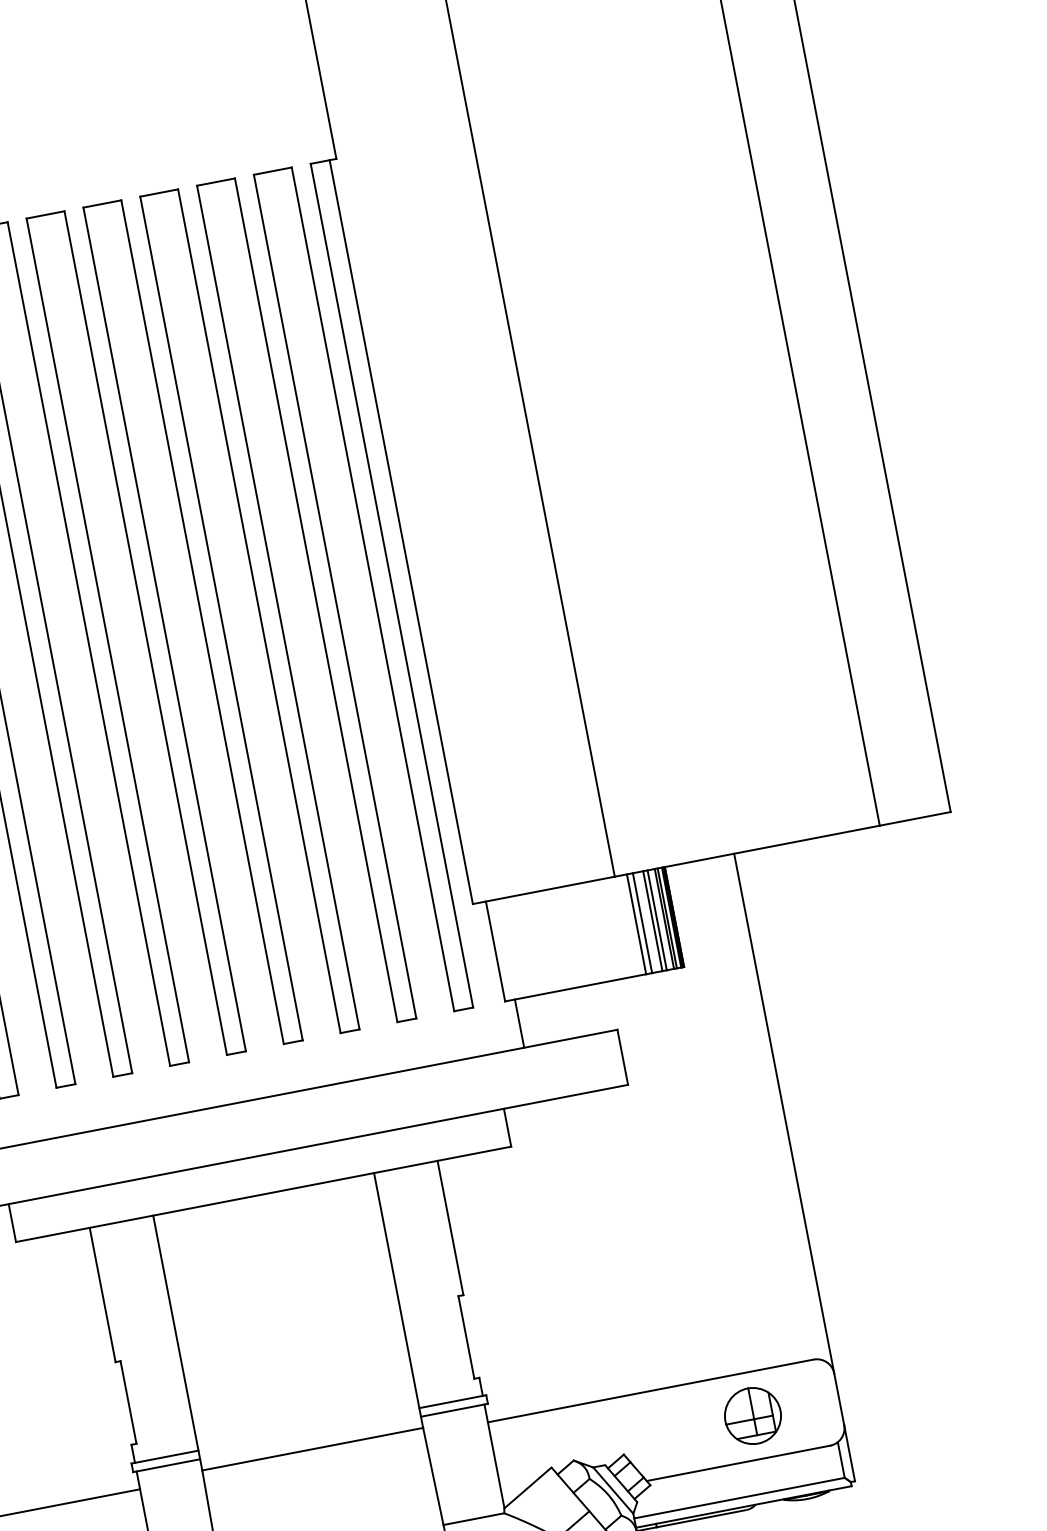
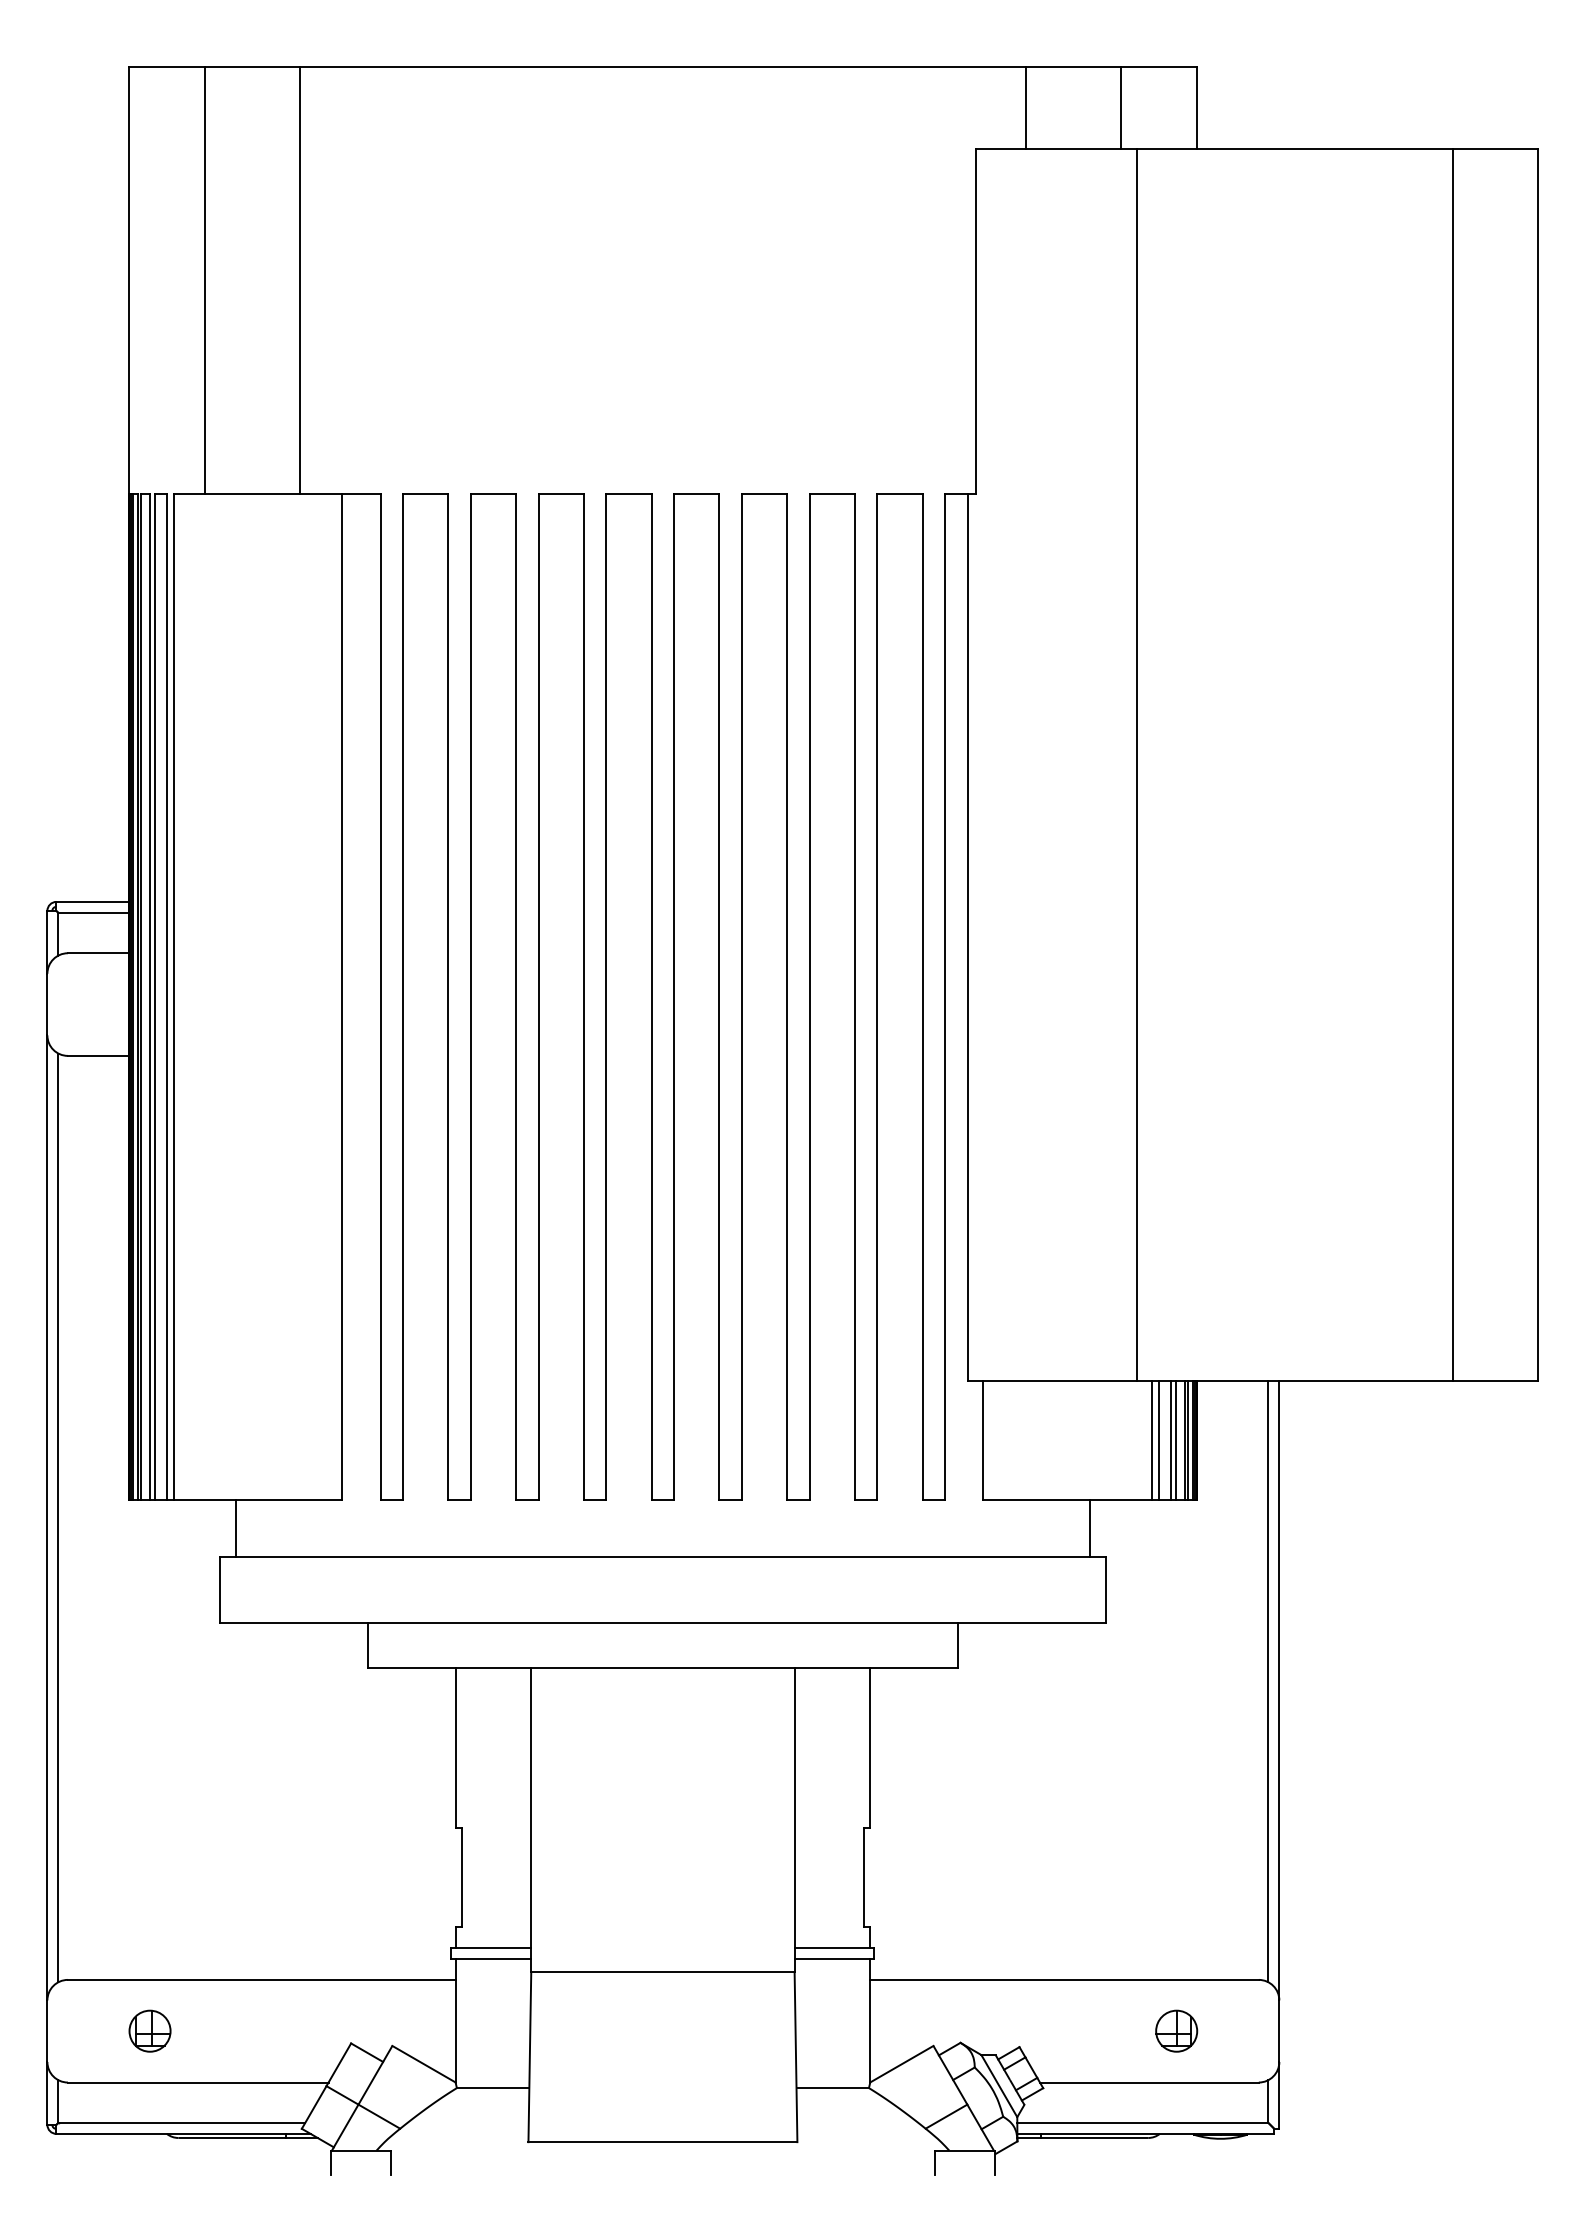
line: (519, 1023) -> (1089, 1528), moved
line: (773, 1107) -> (1268, 1681), added
part: (752, 1415) -> (1176, 2030), size x0.62

